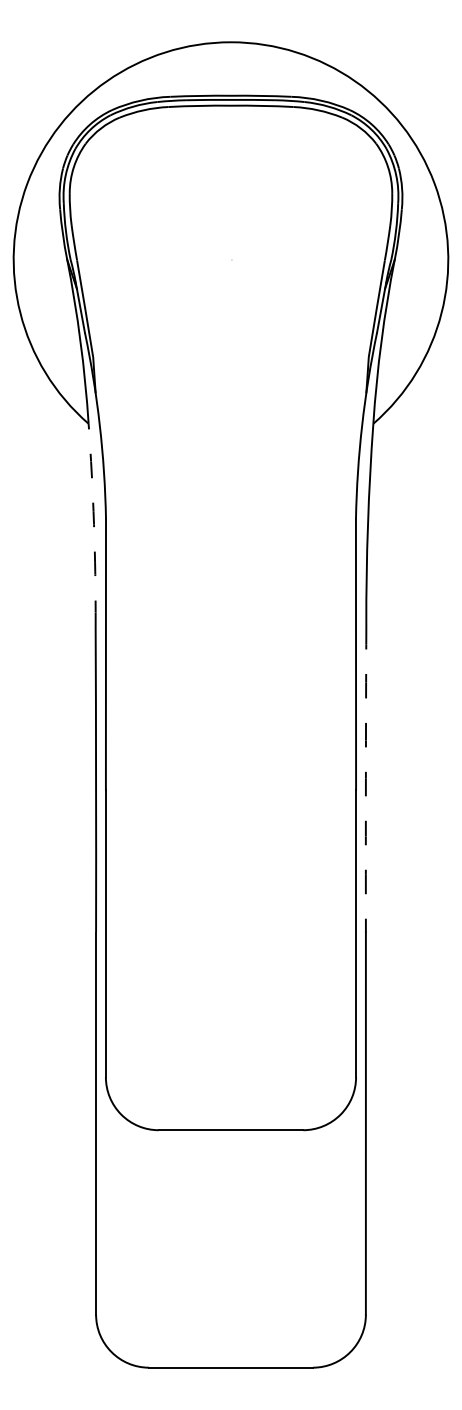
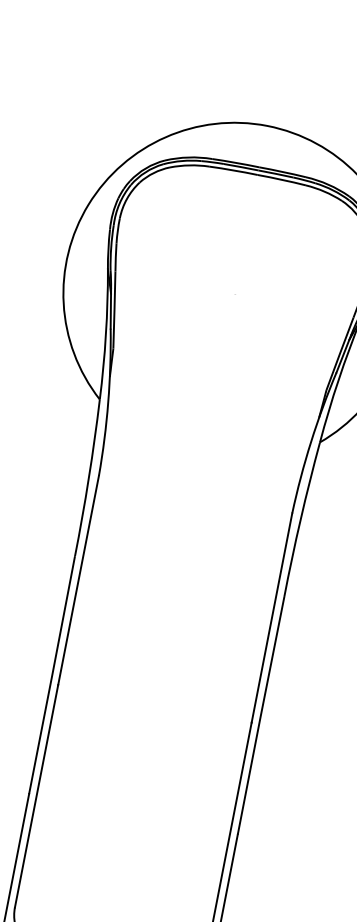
arc: (94, 524) -> (89, 478), dashed -> solid
arc: (365, 778) -> (260, 715), dashed -> solid

